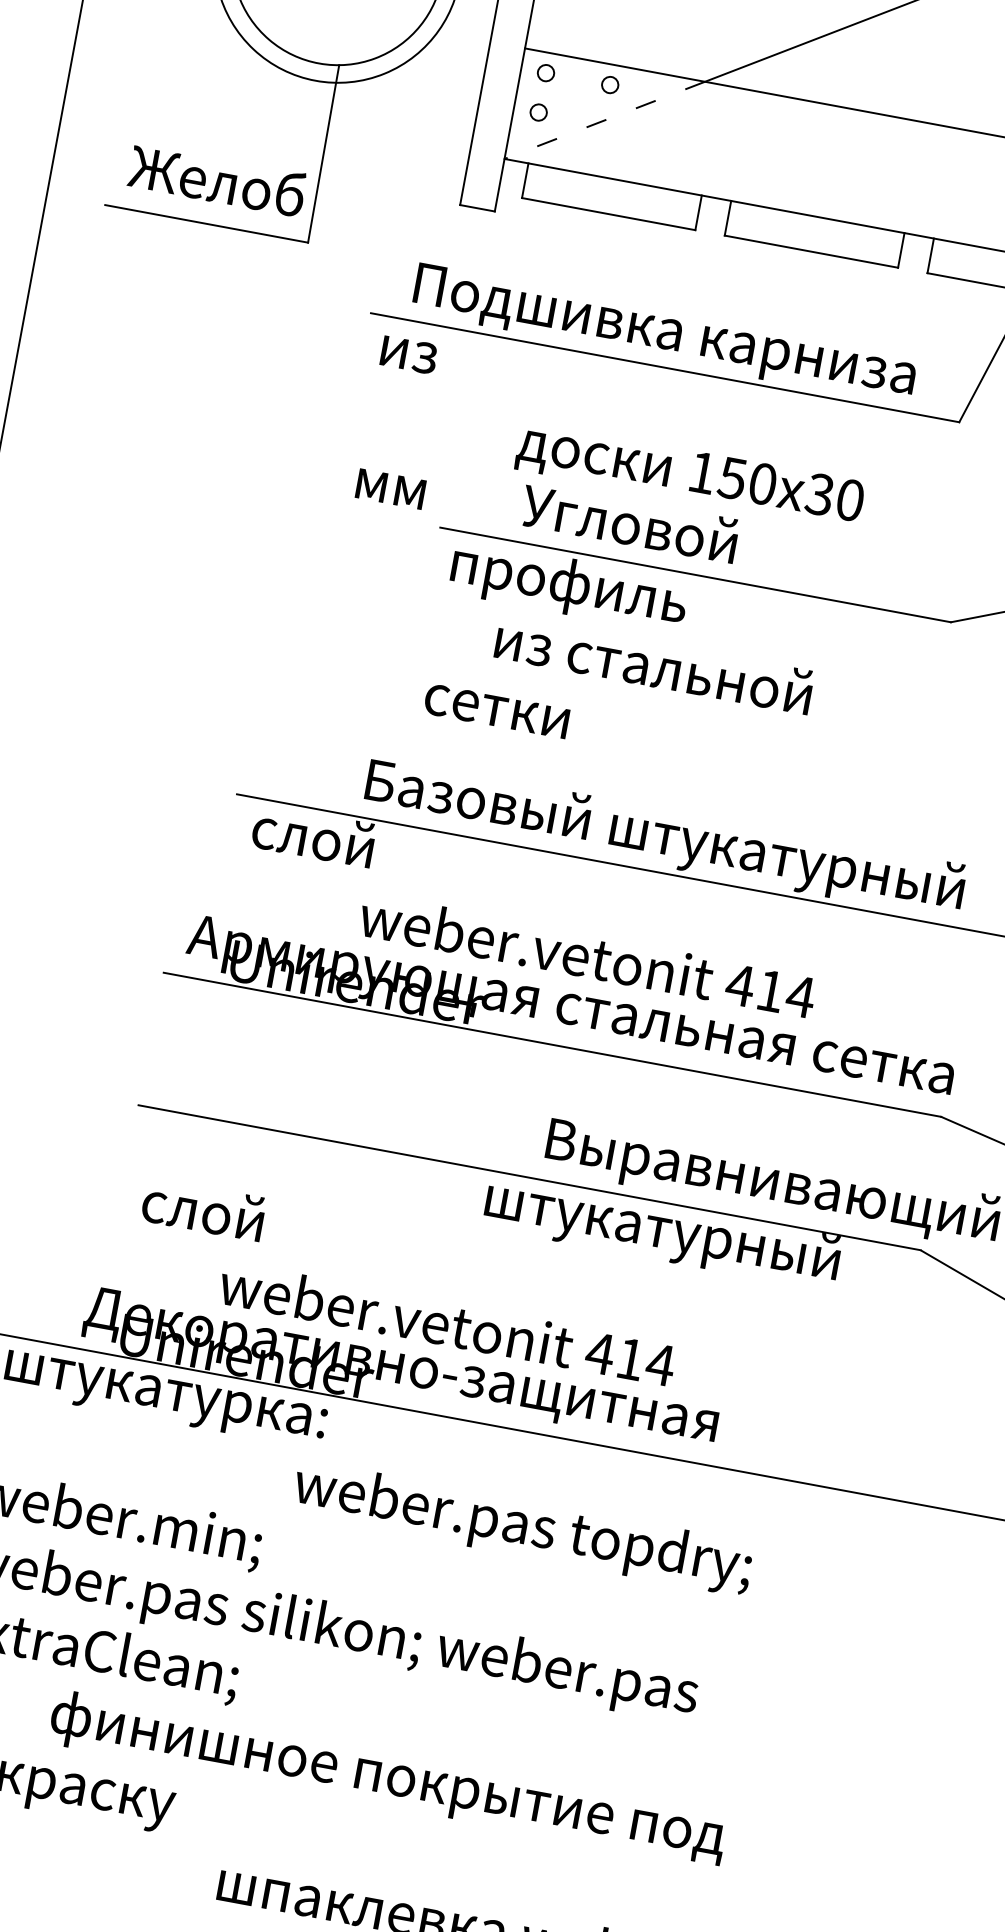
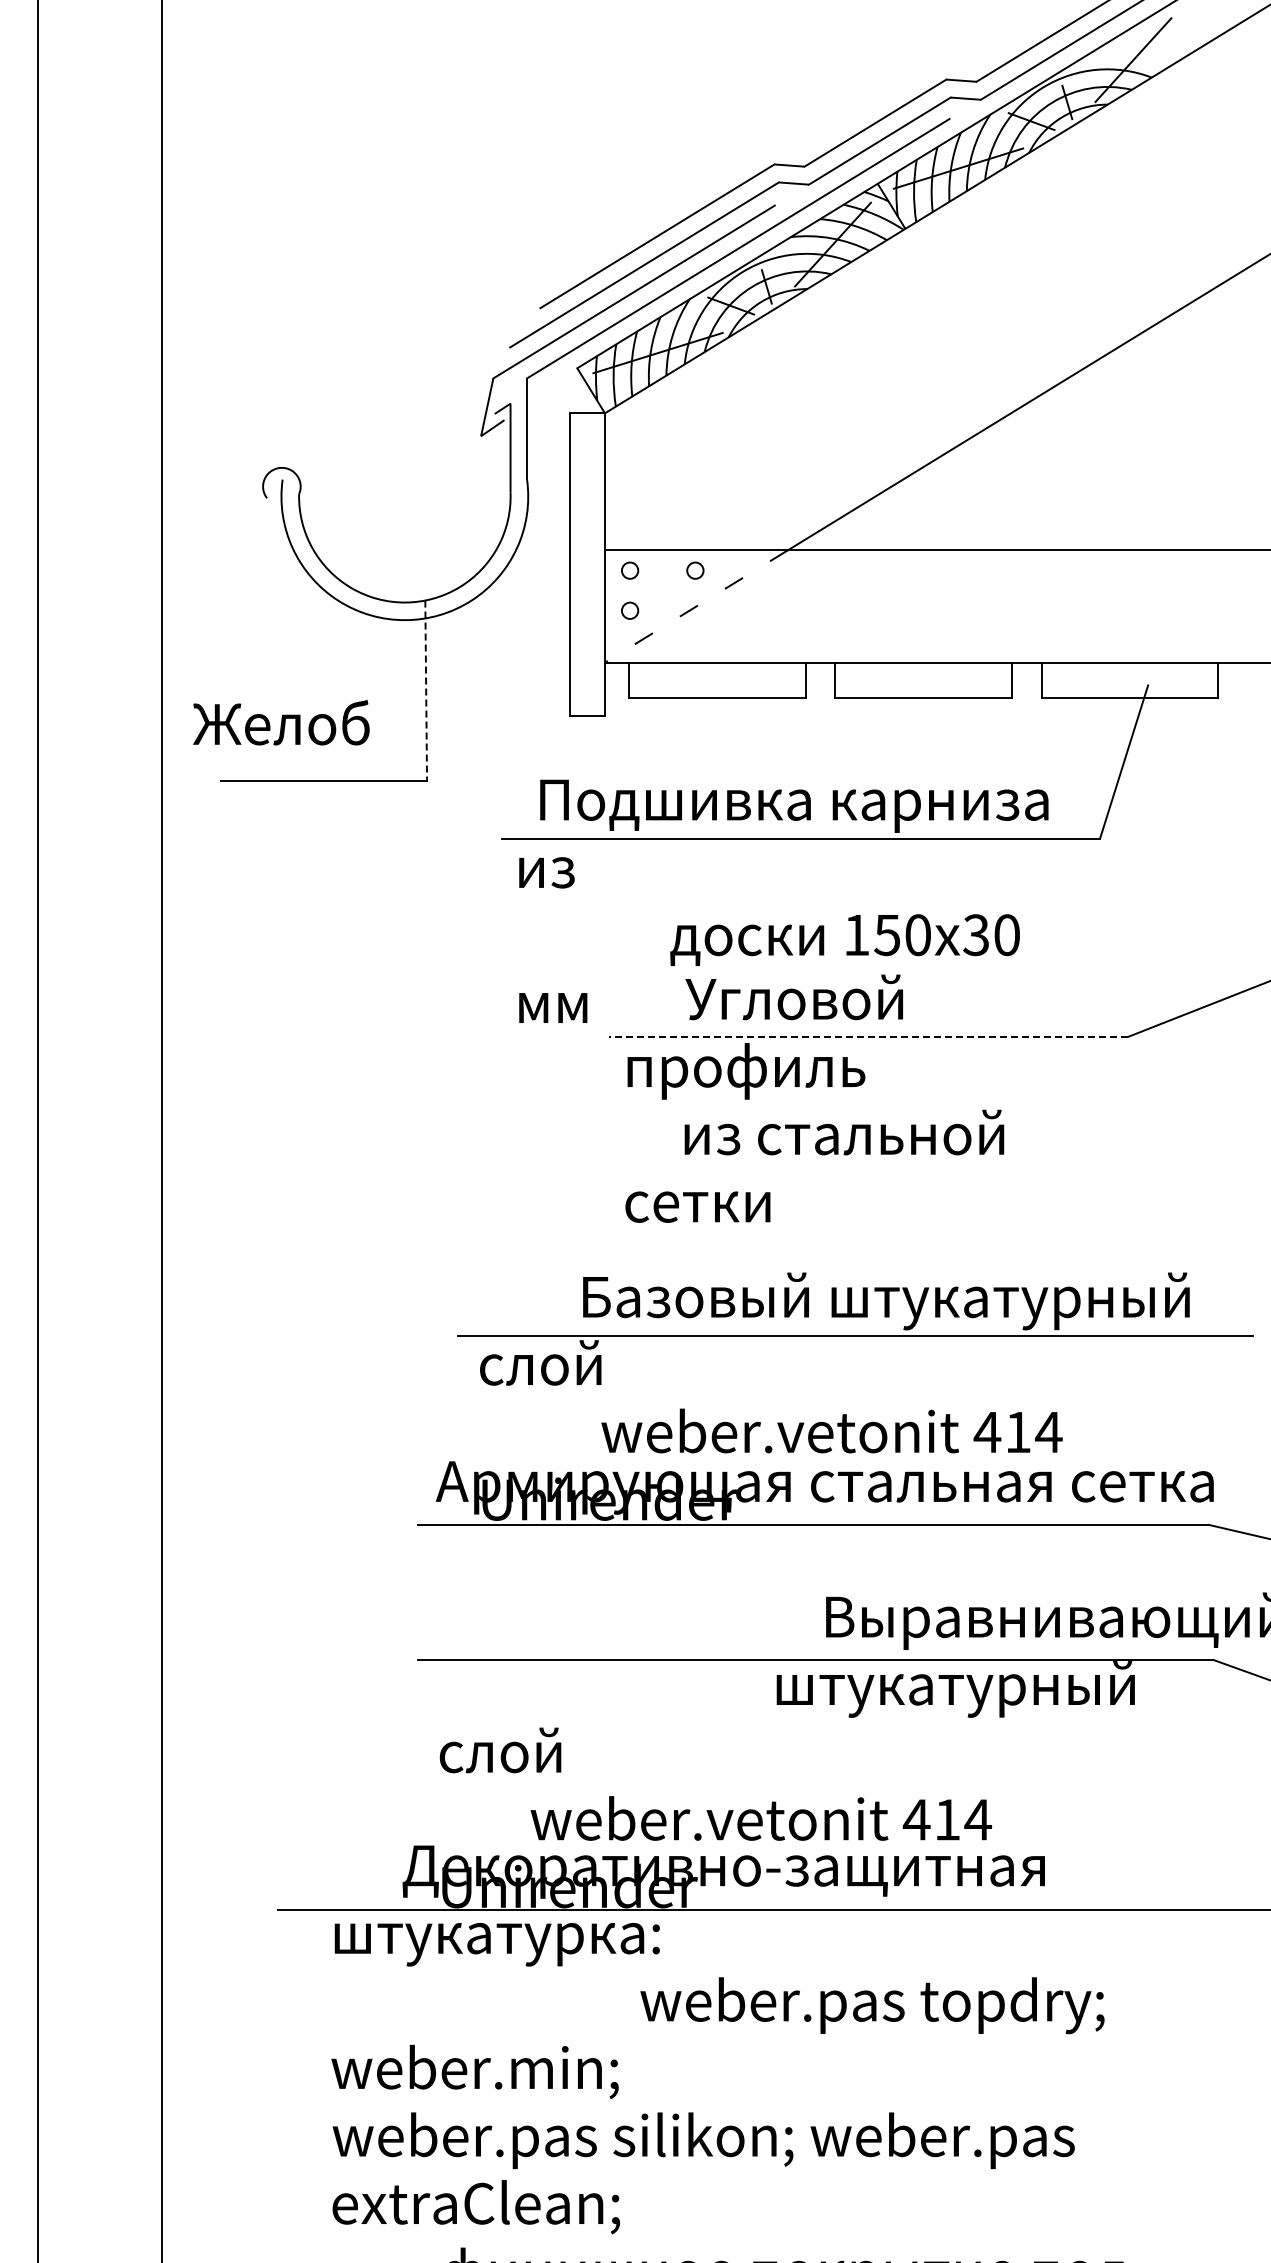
line: (323, 154) -> (426, 691), solid -> dashed
text: (217, 179) -> (281, 722), moved
line: (695, 574) -> (868, 1036), solid -> dashed

